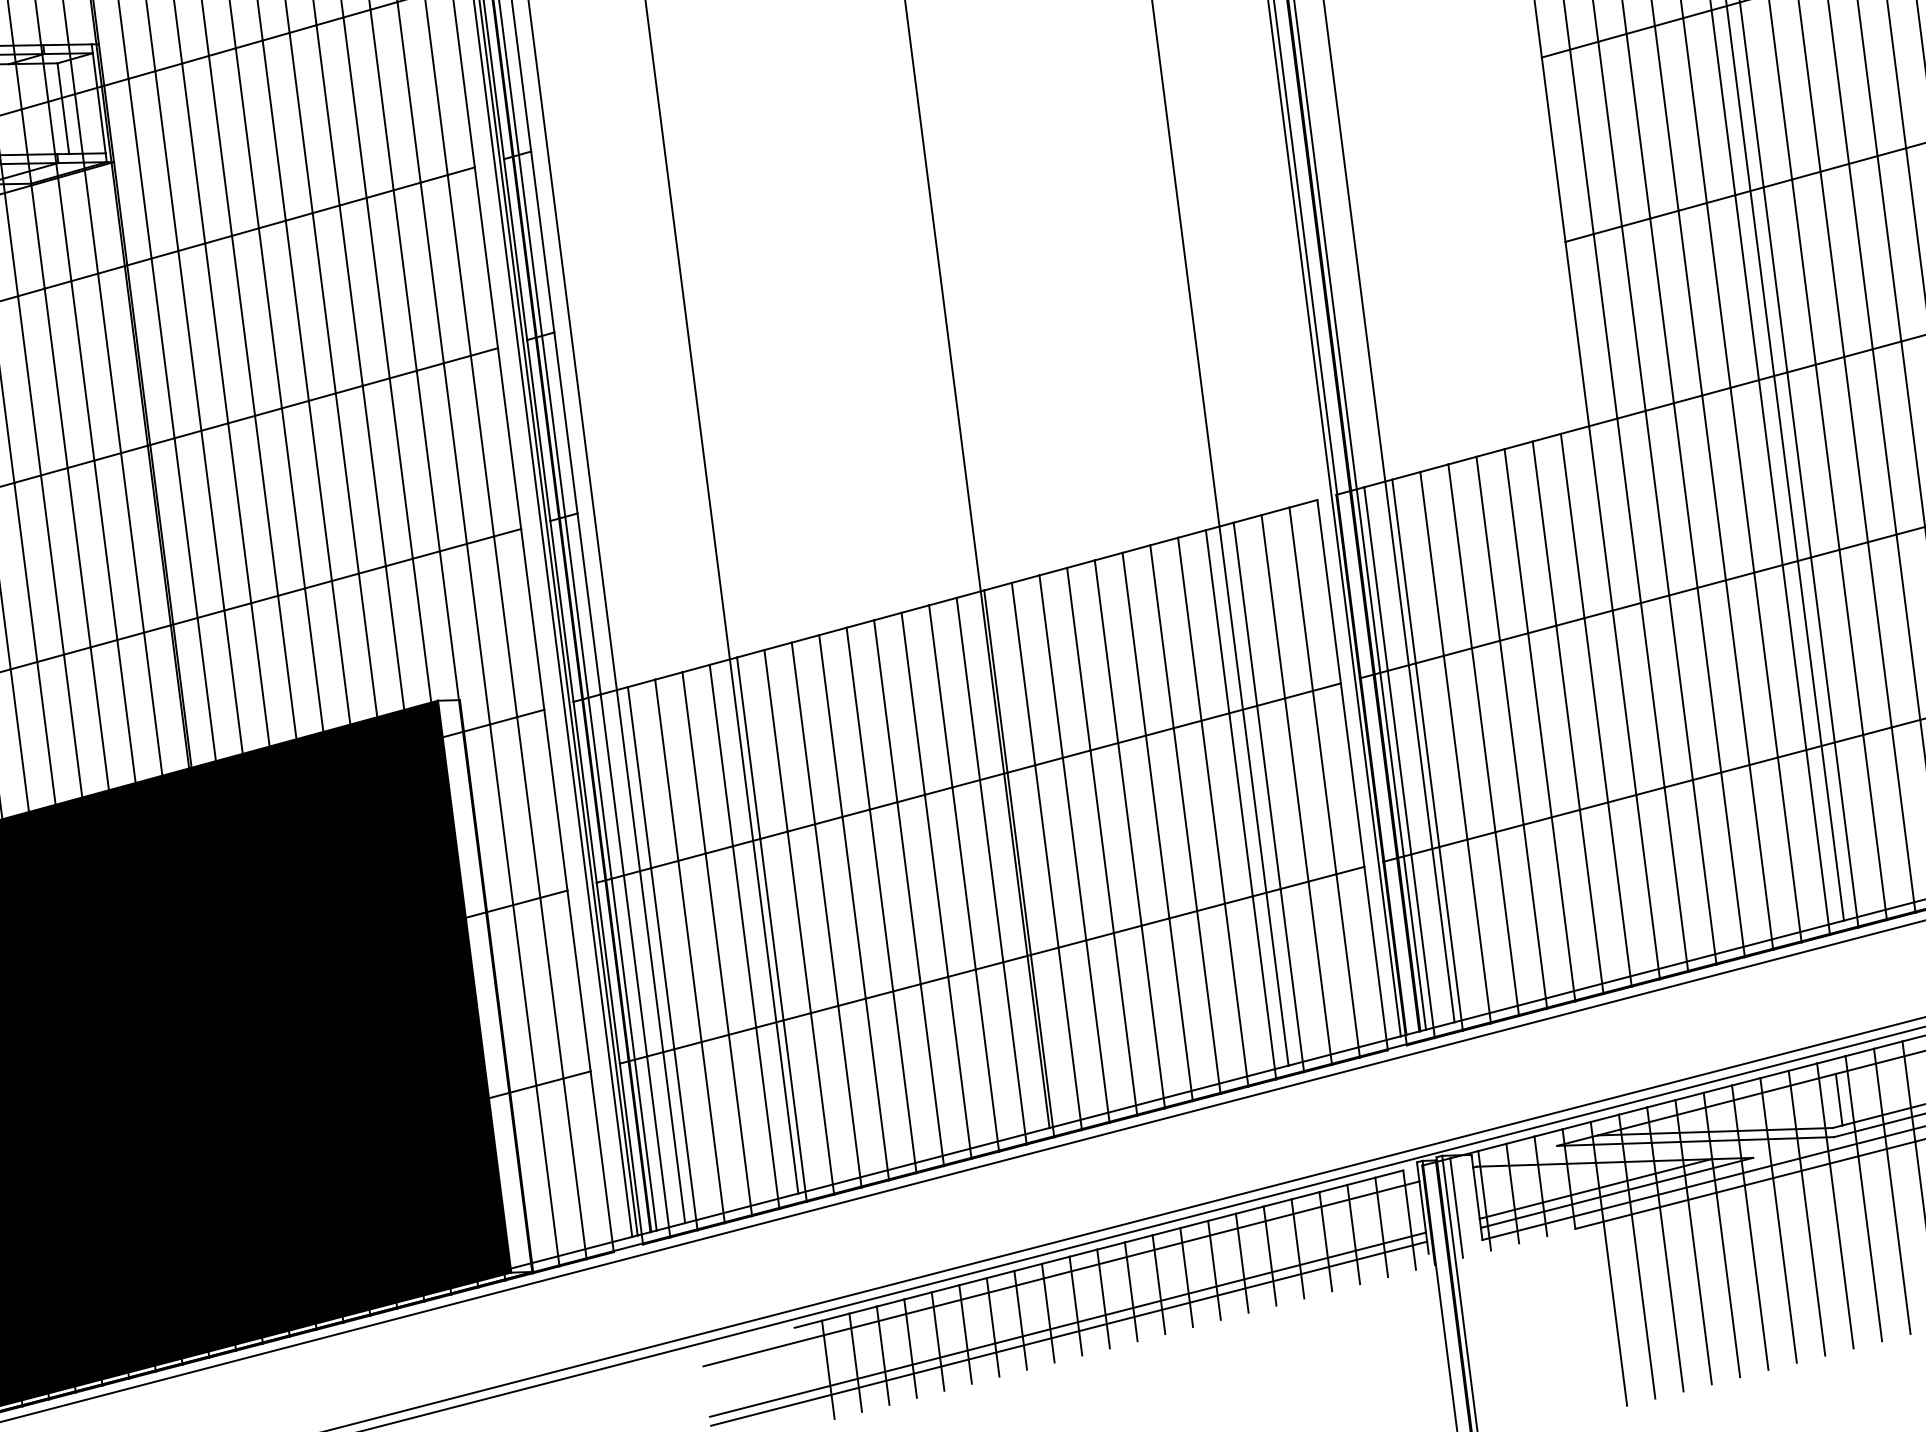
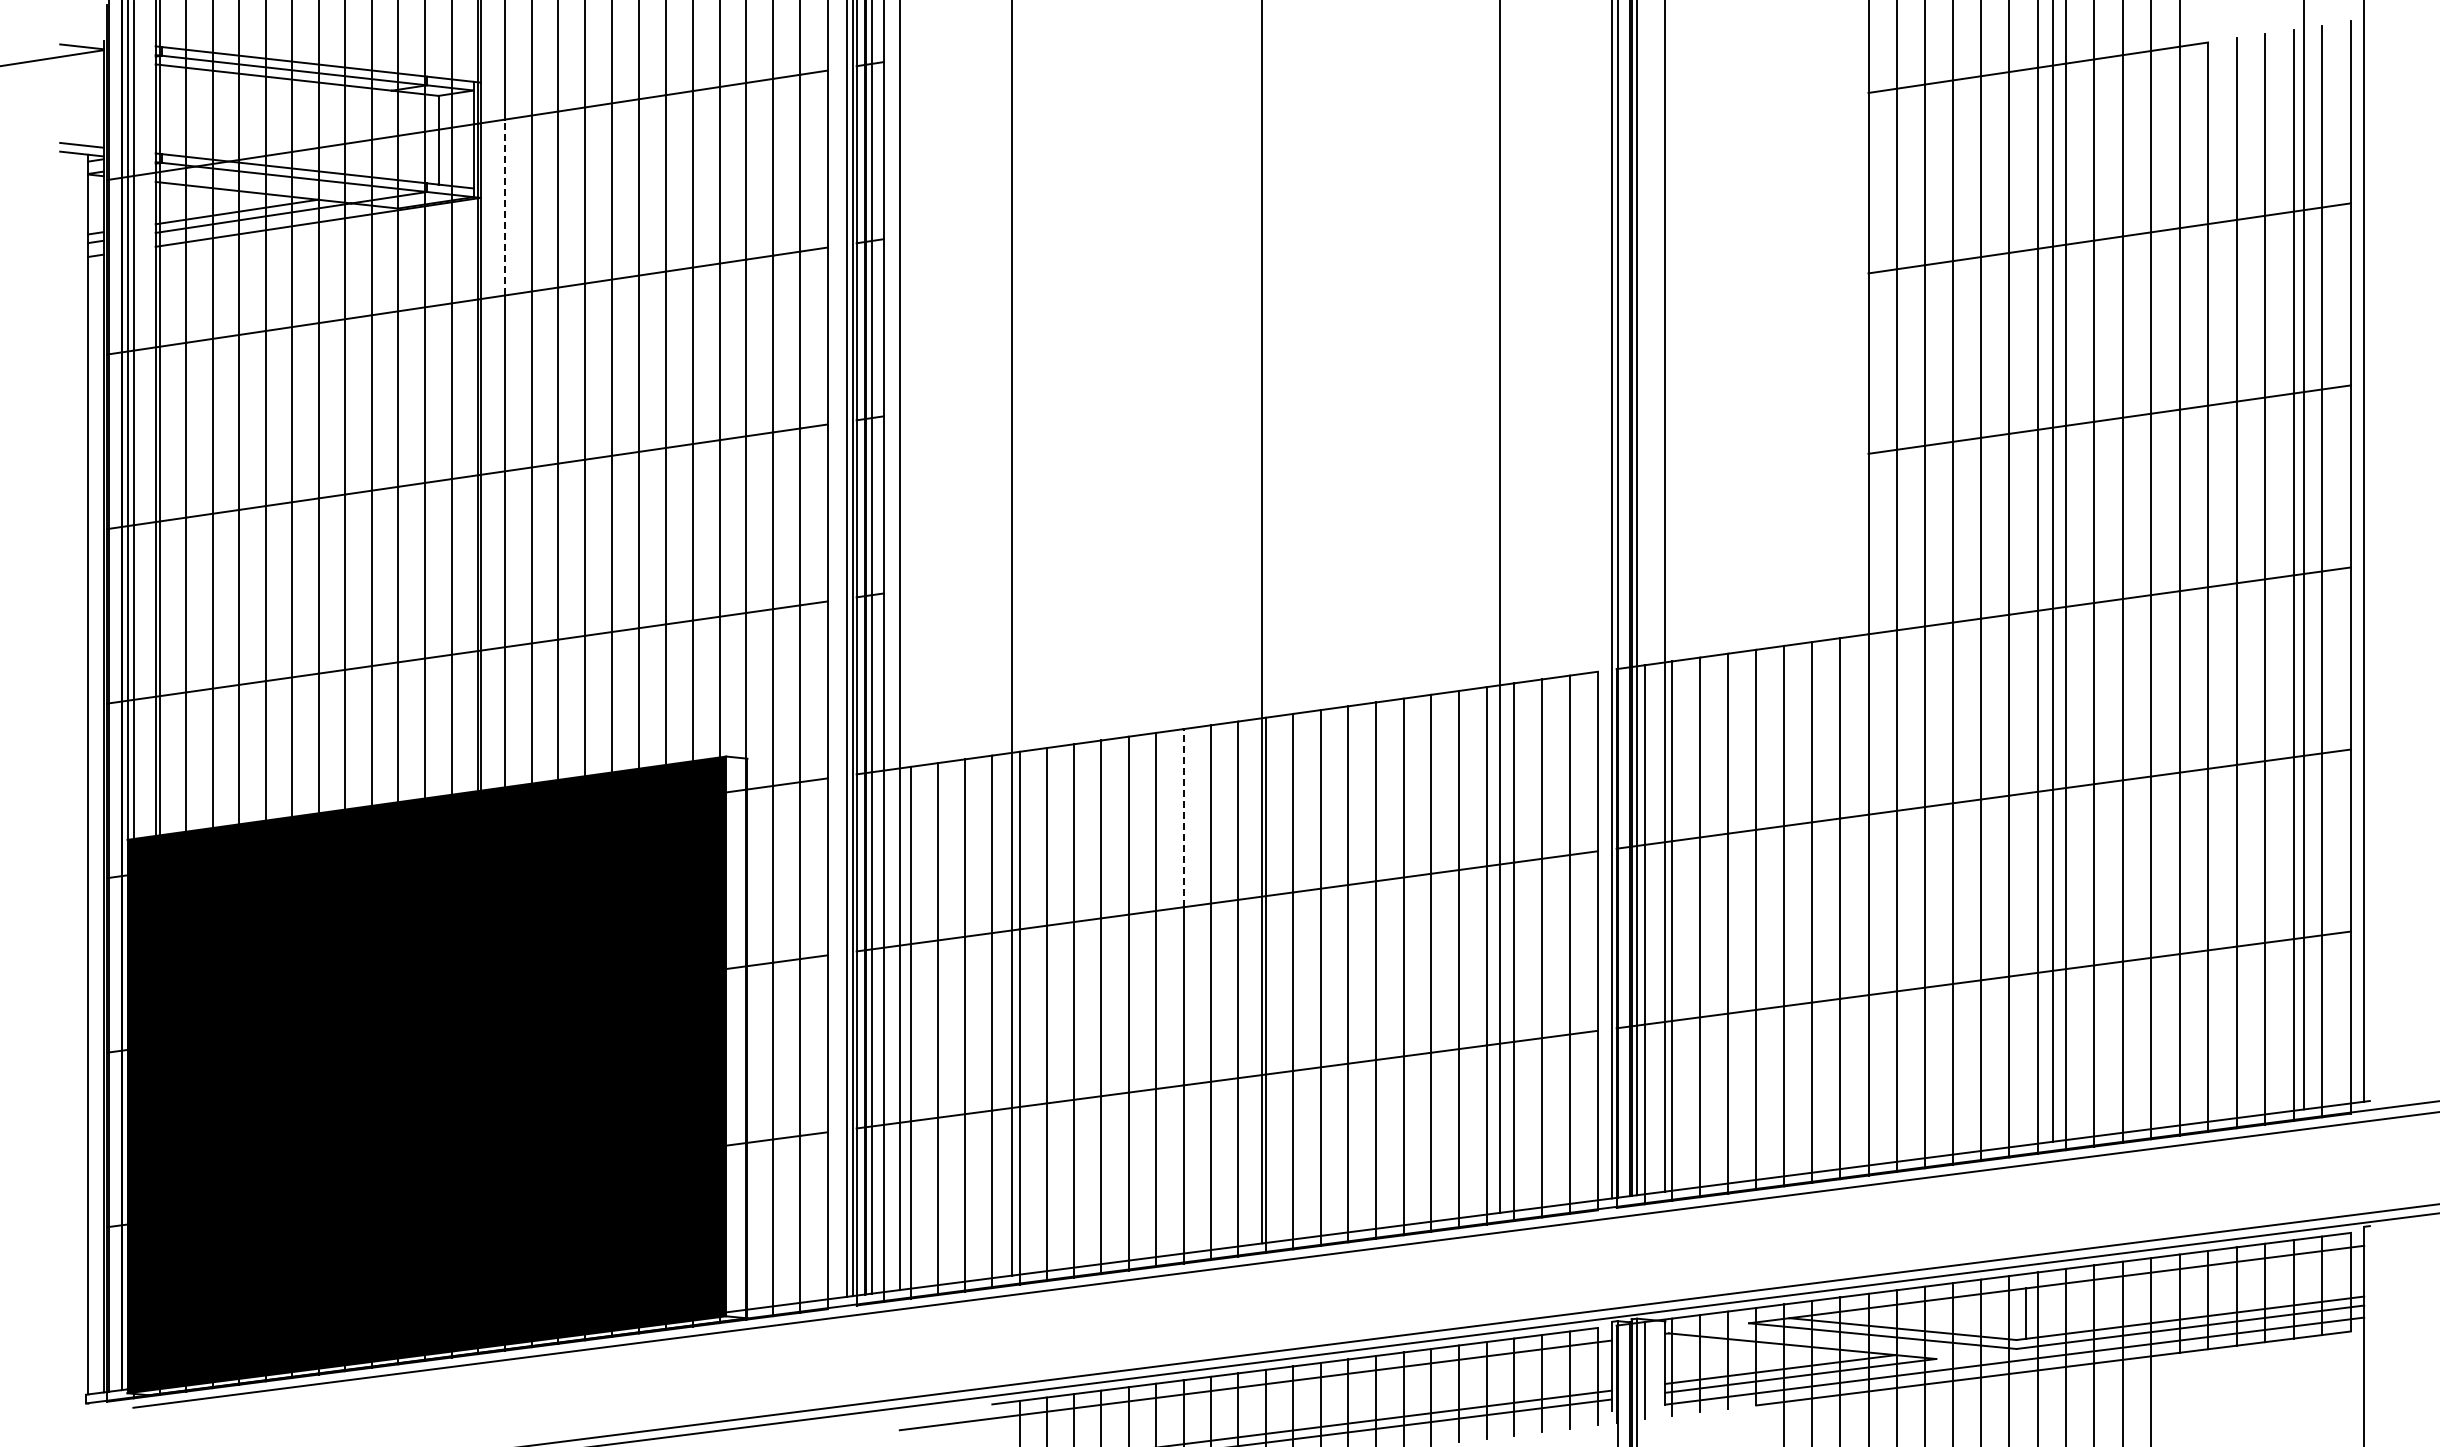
line: (139, 168) -> (504, 207), solid -> dashed
line: (913, 703) -> (1183, 817), solid -> dashed

